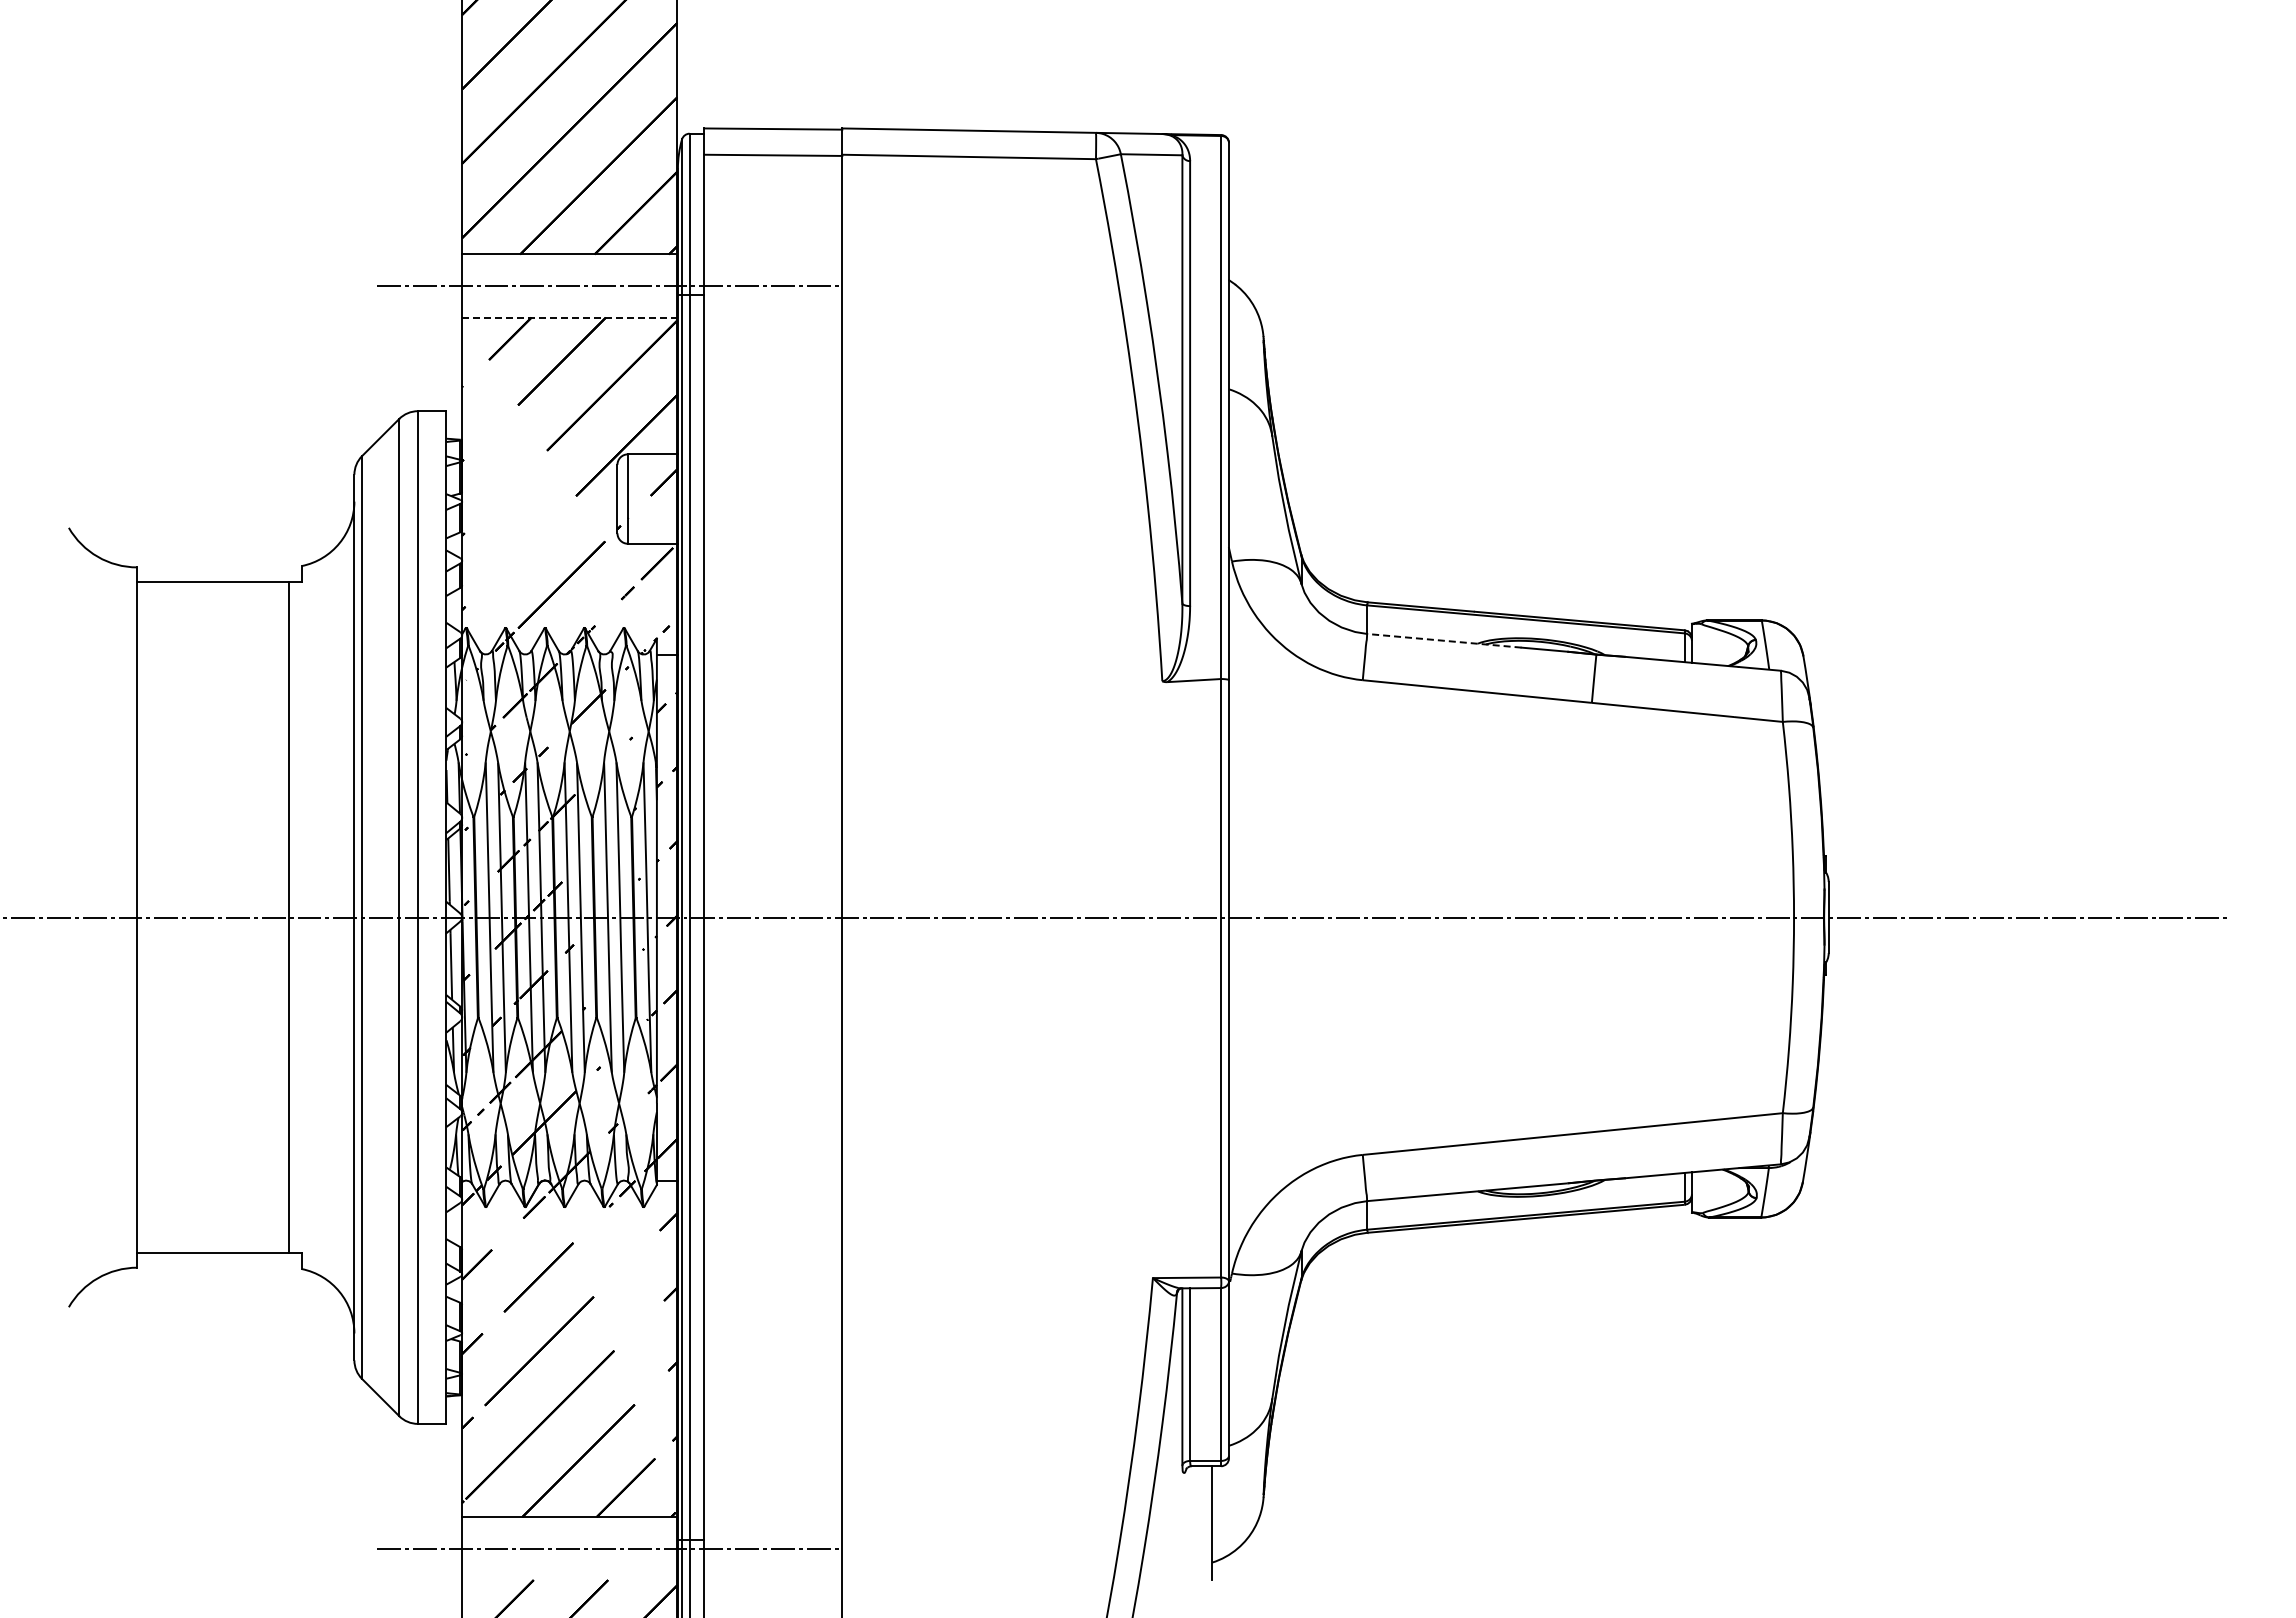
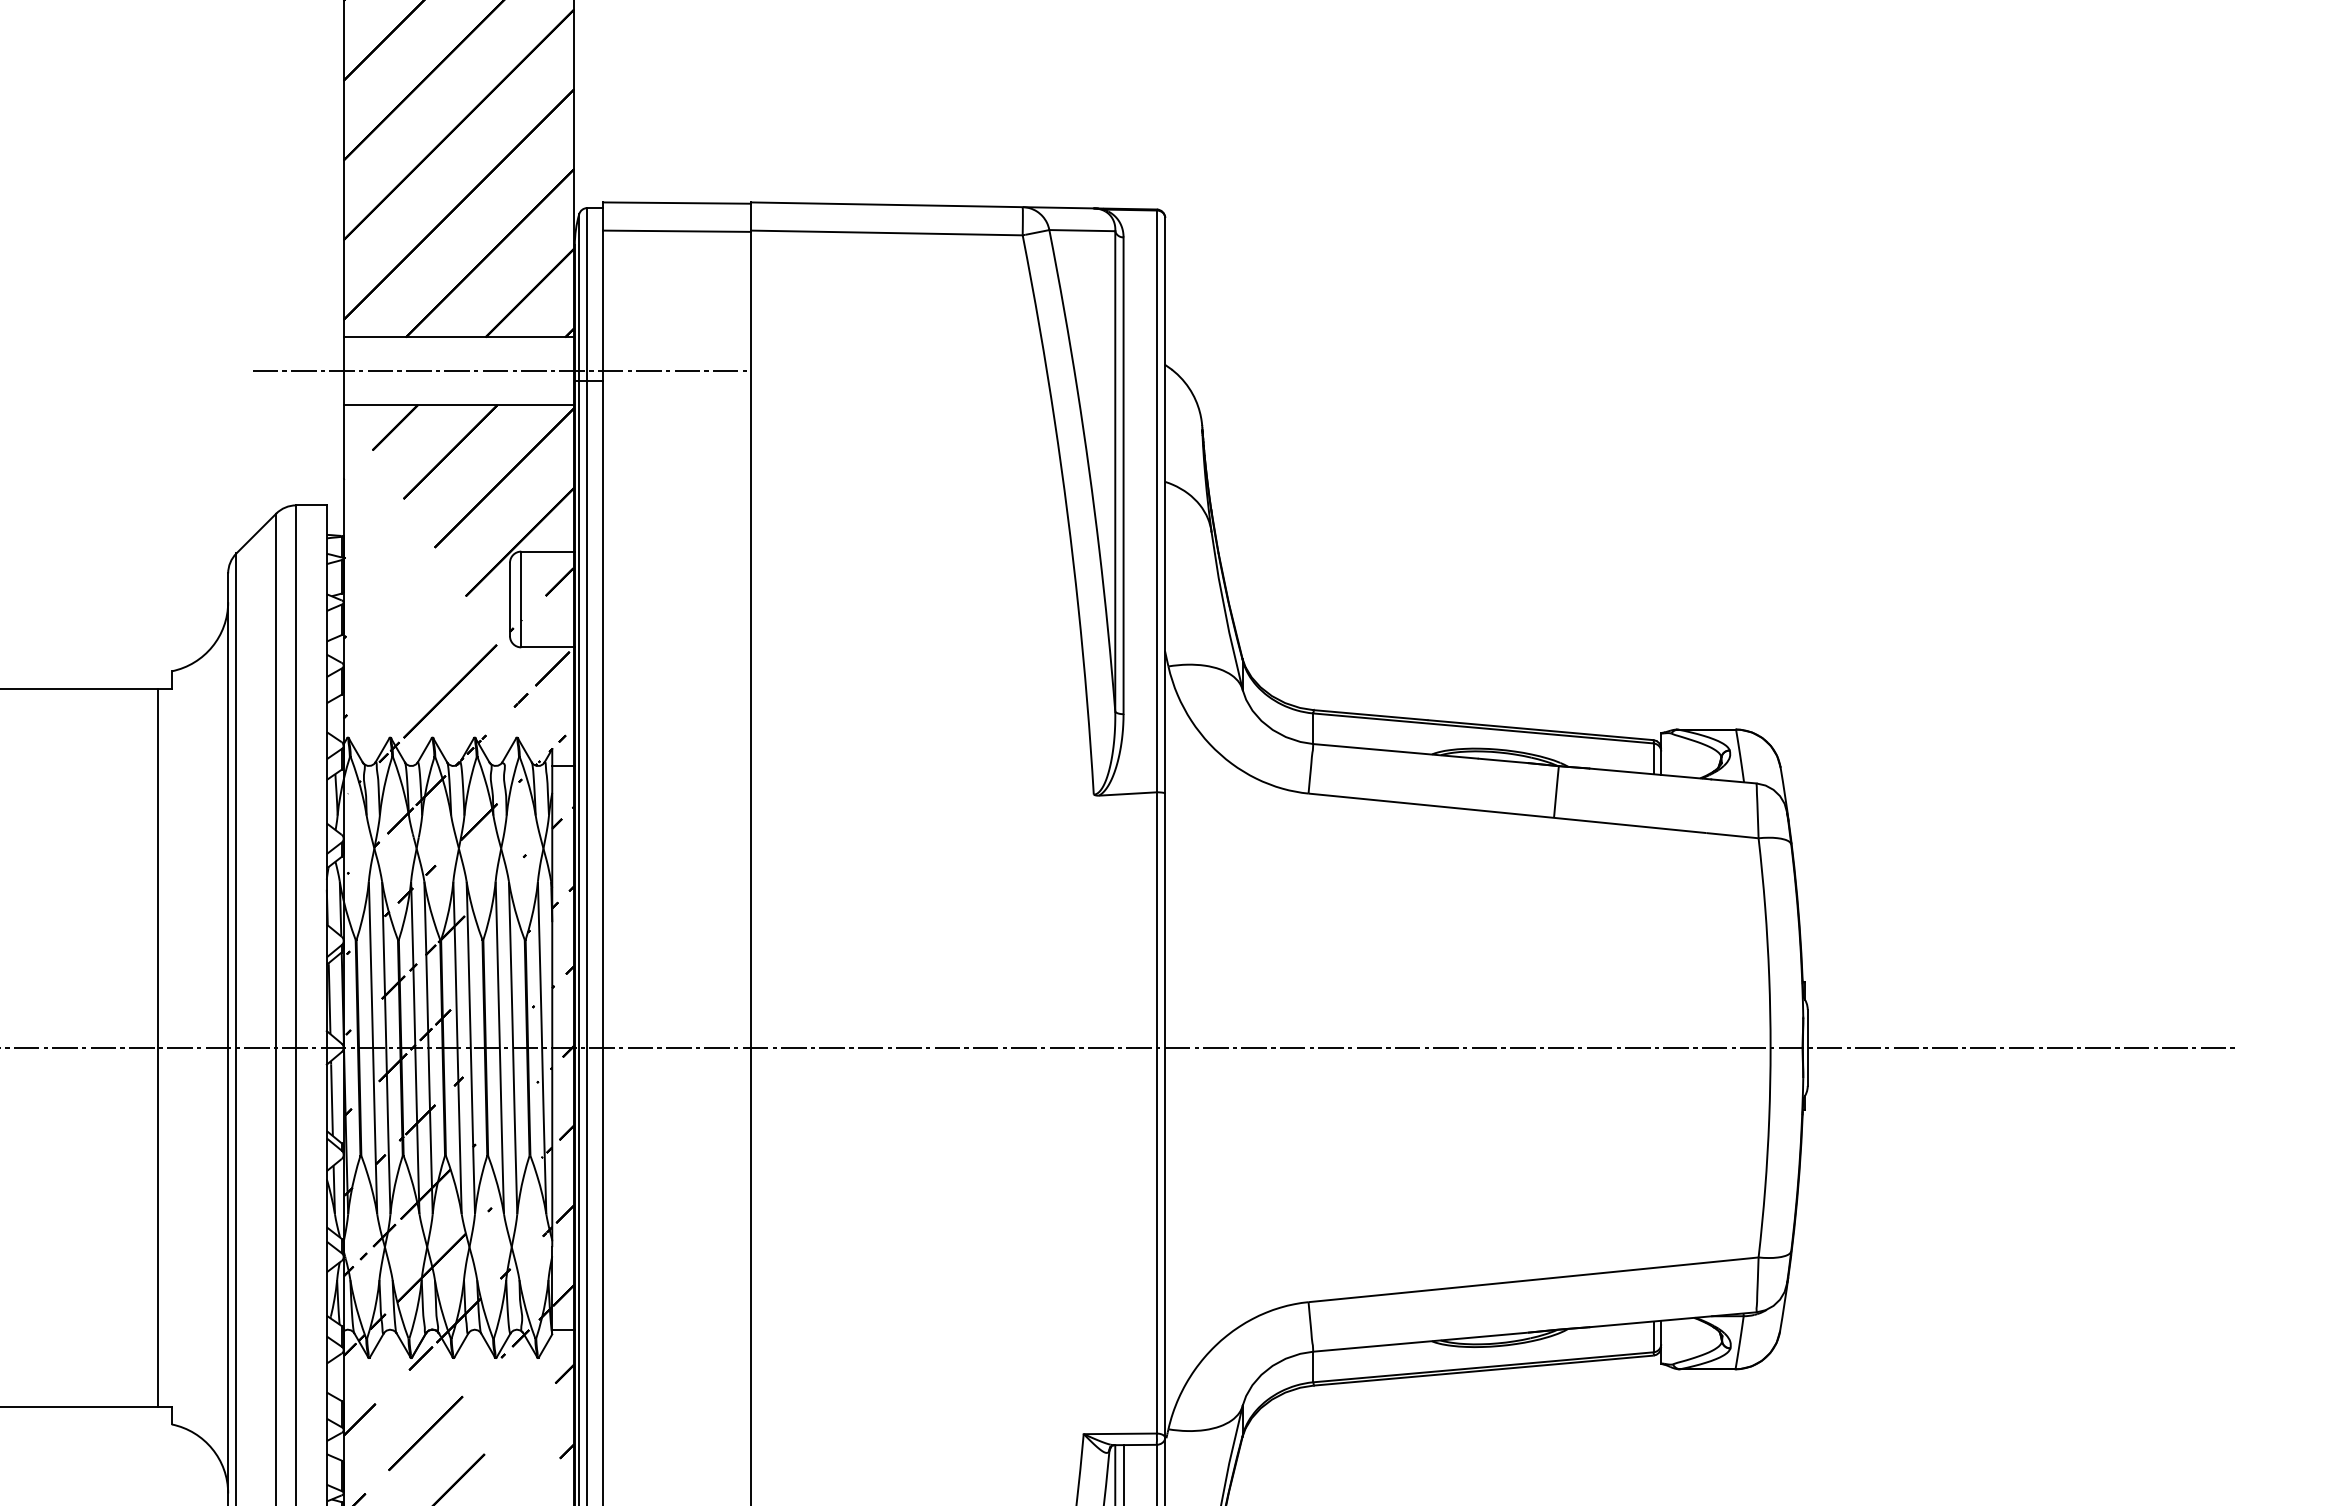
line: (569, 317) -> (458, 404), dashed -> solid
line: (1443, 640) -> (1395, 751), dashed -> solid

